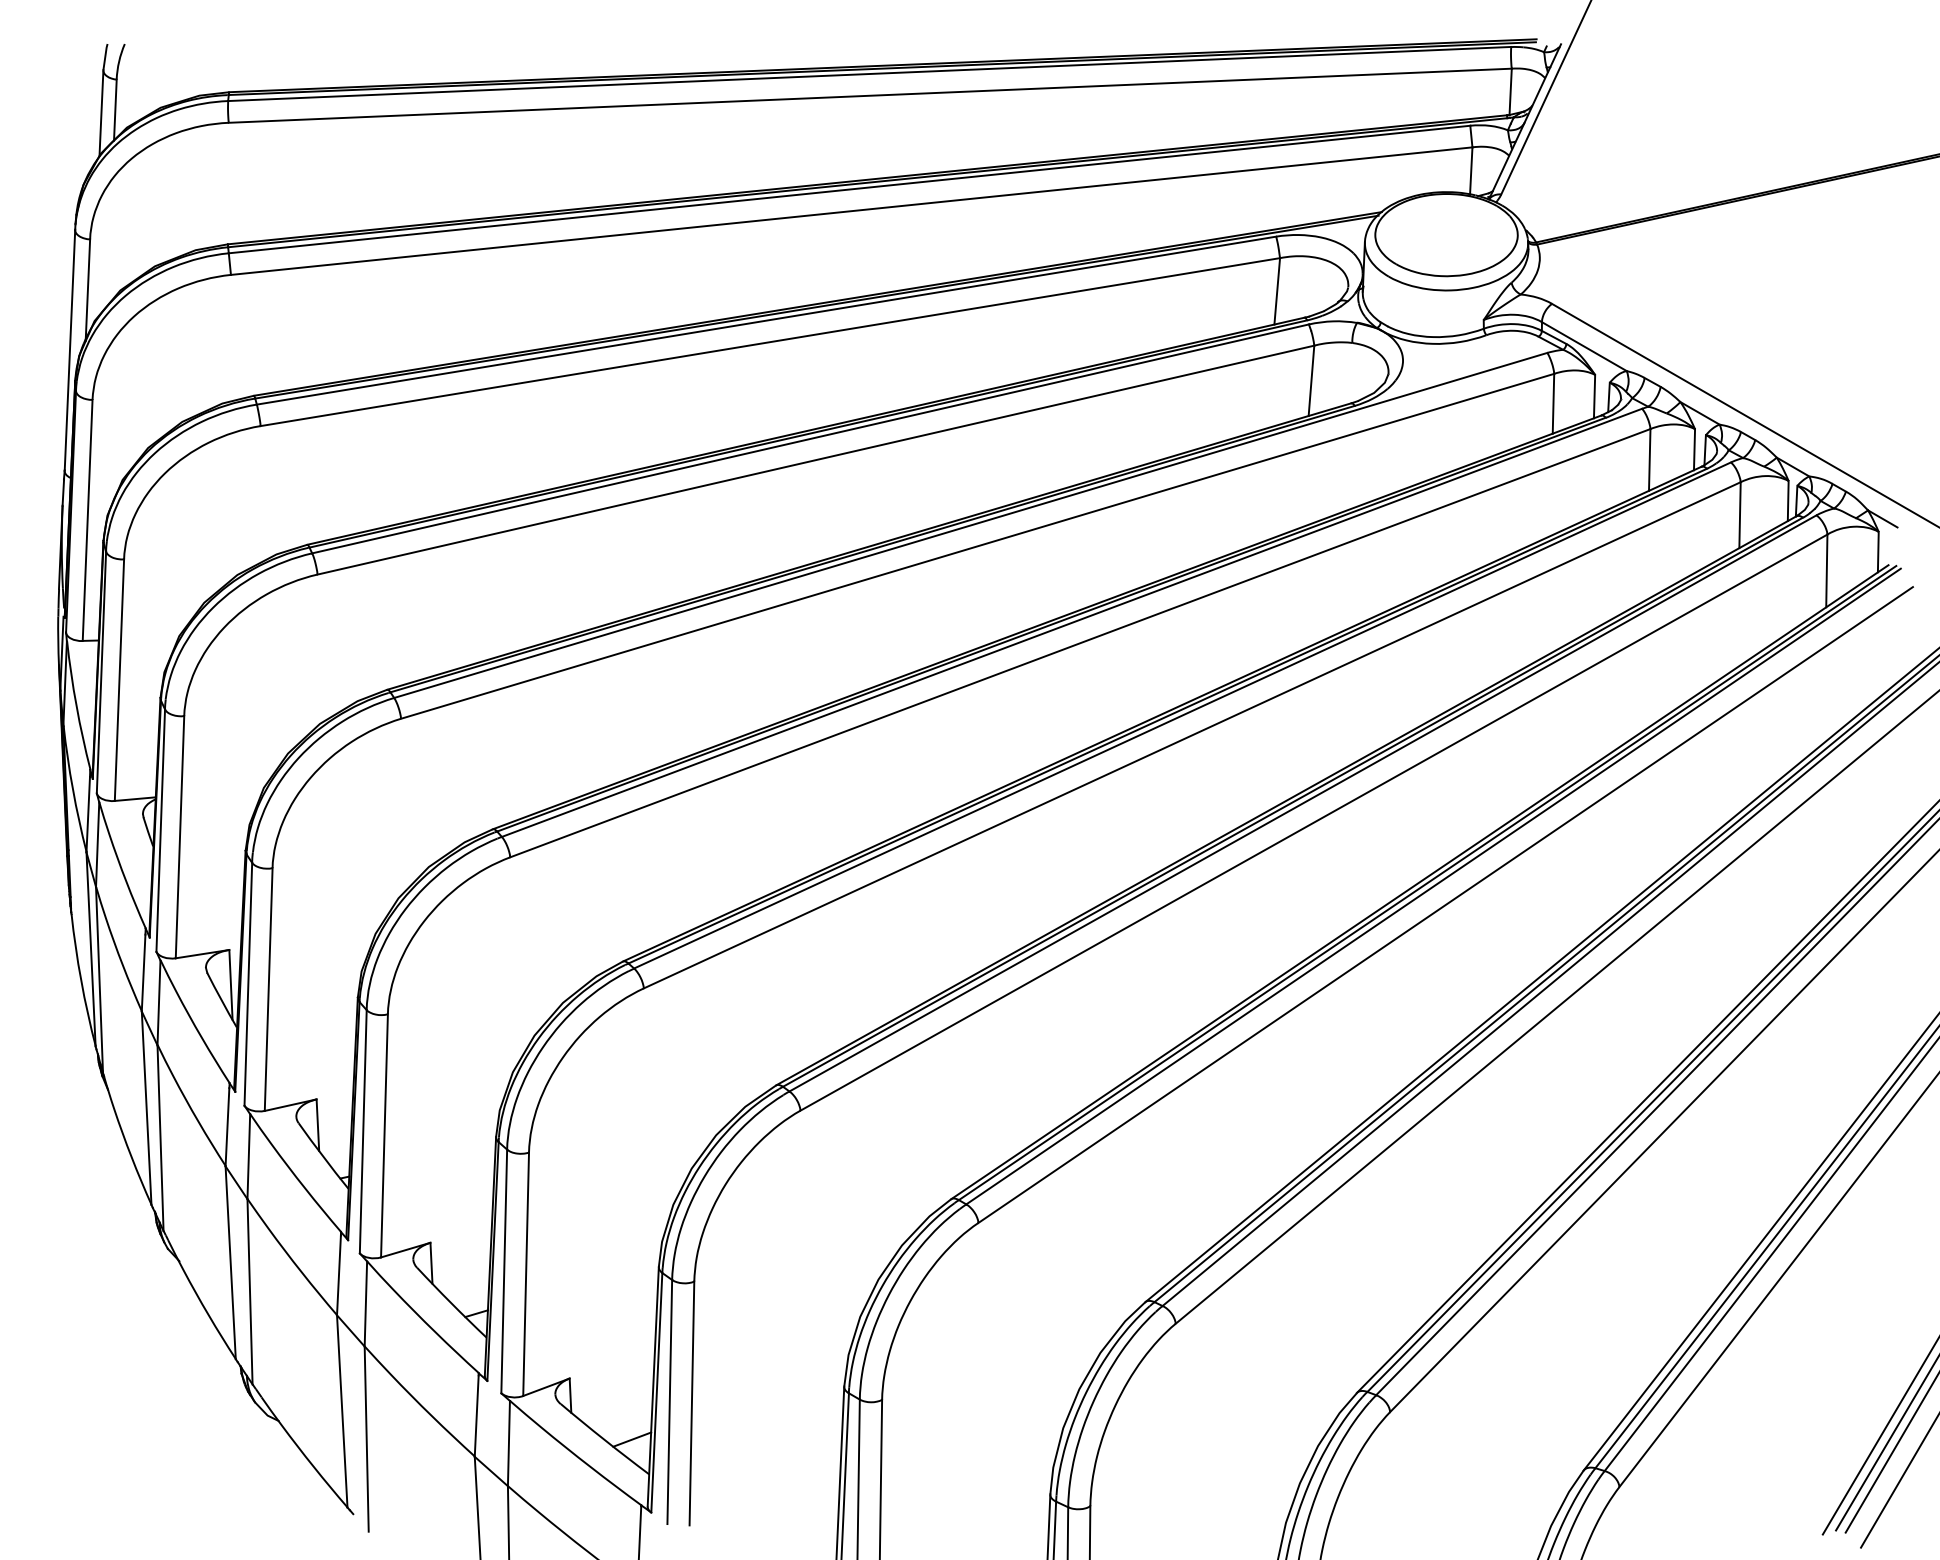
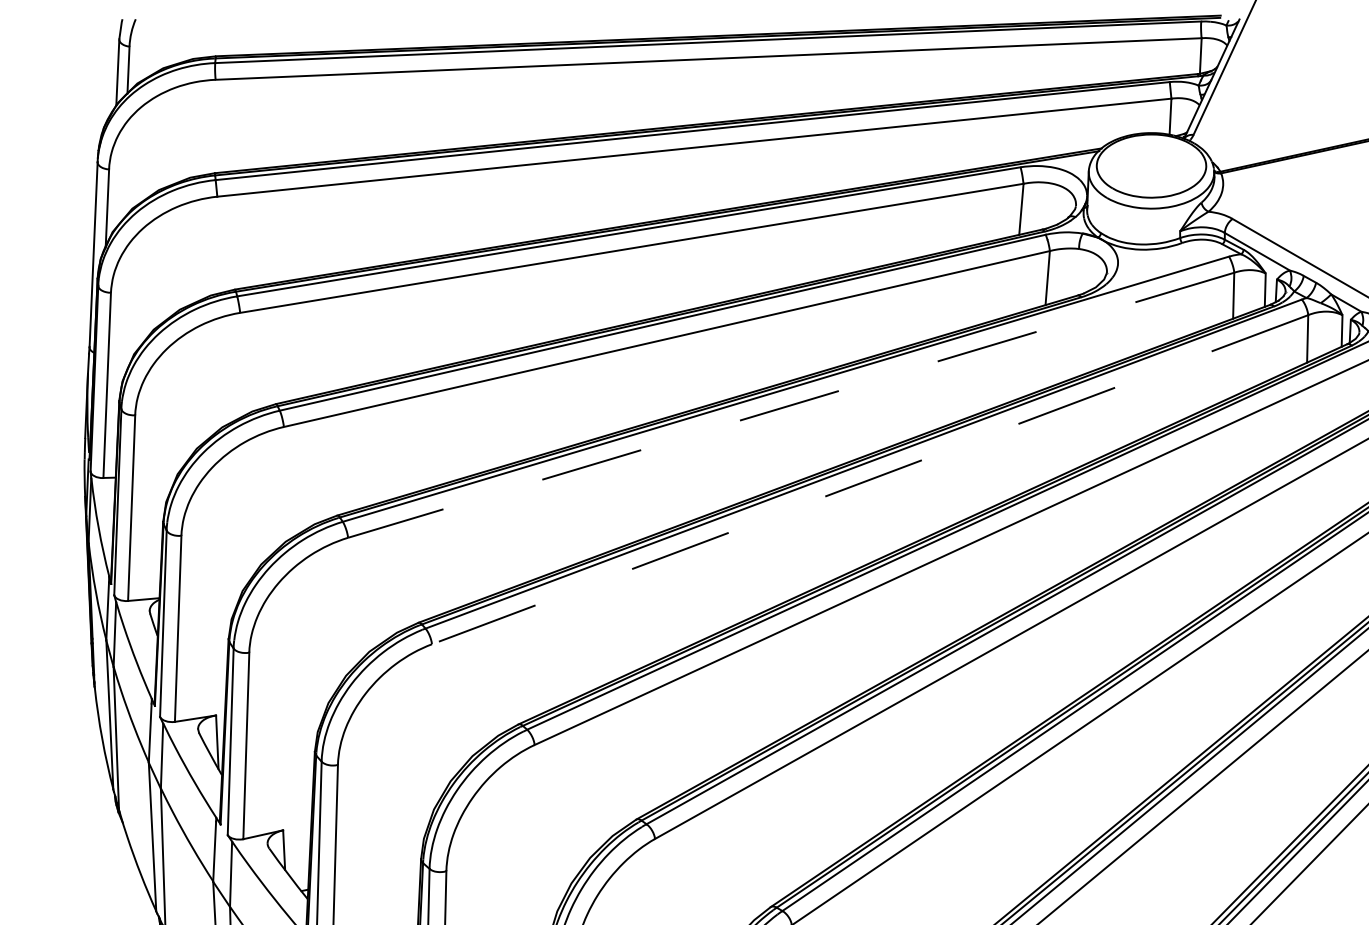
line: (977, 546) -> (791, 405), solid -> dashed
line: (1079, 643) -> (869, 479), solid -> dashed

